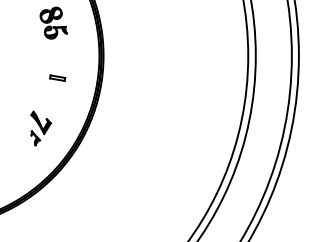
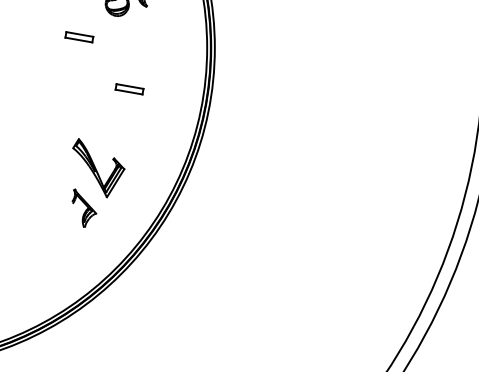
part: (30, 49) -> (79, 35), added
part: (40, 128) -> (97, 182), size x1.4

